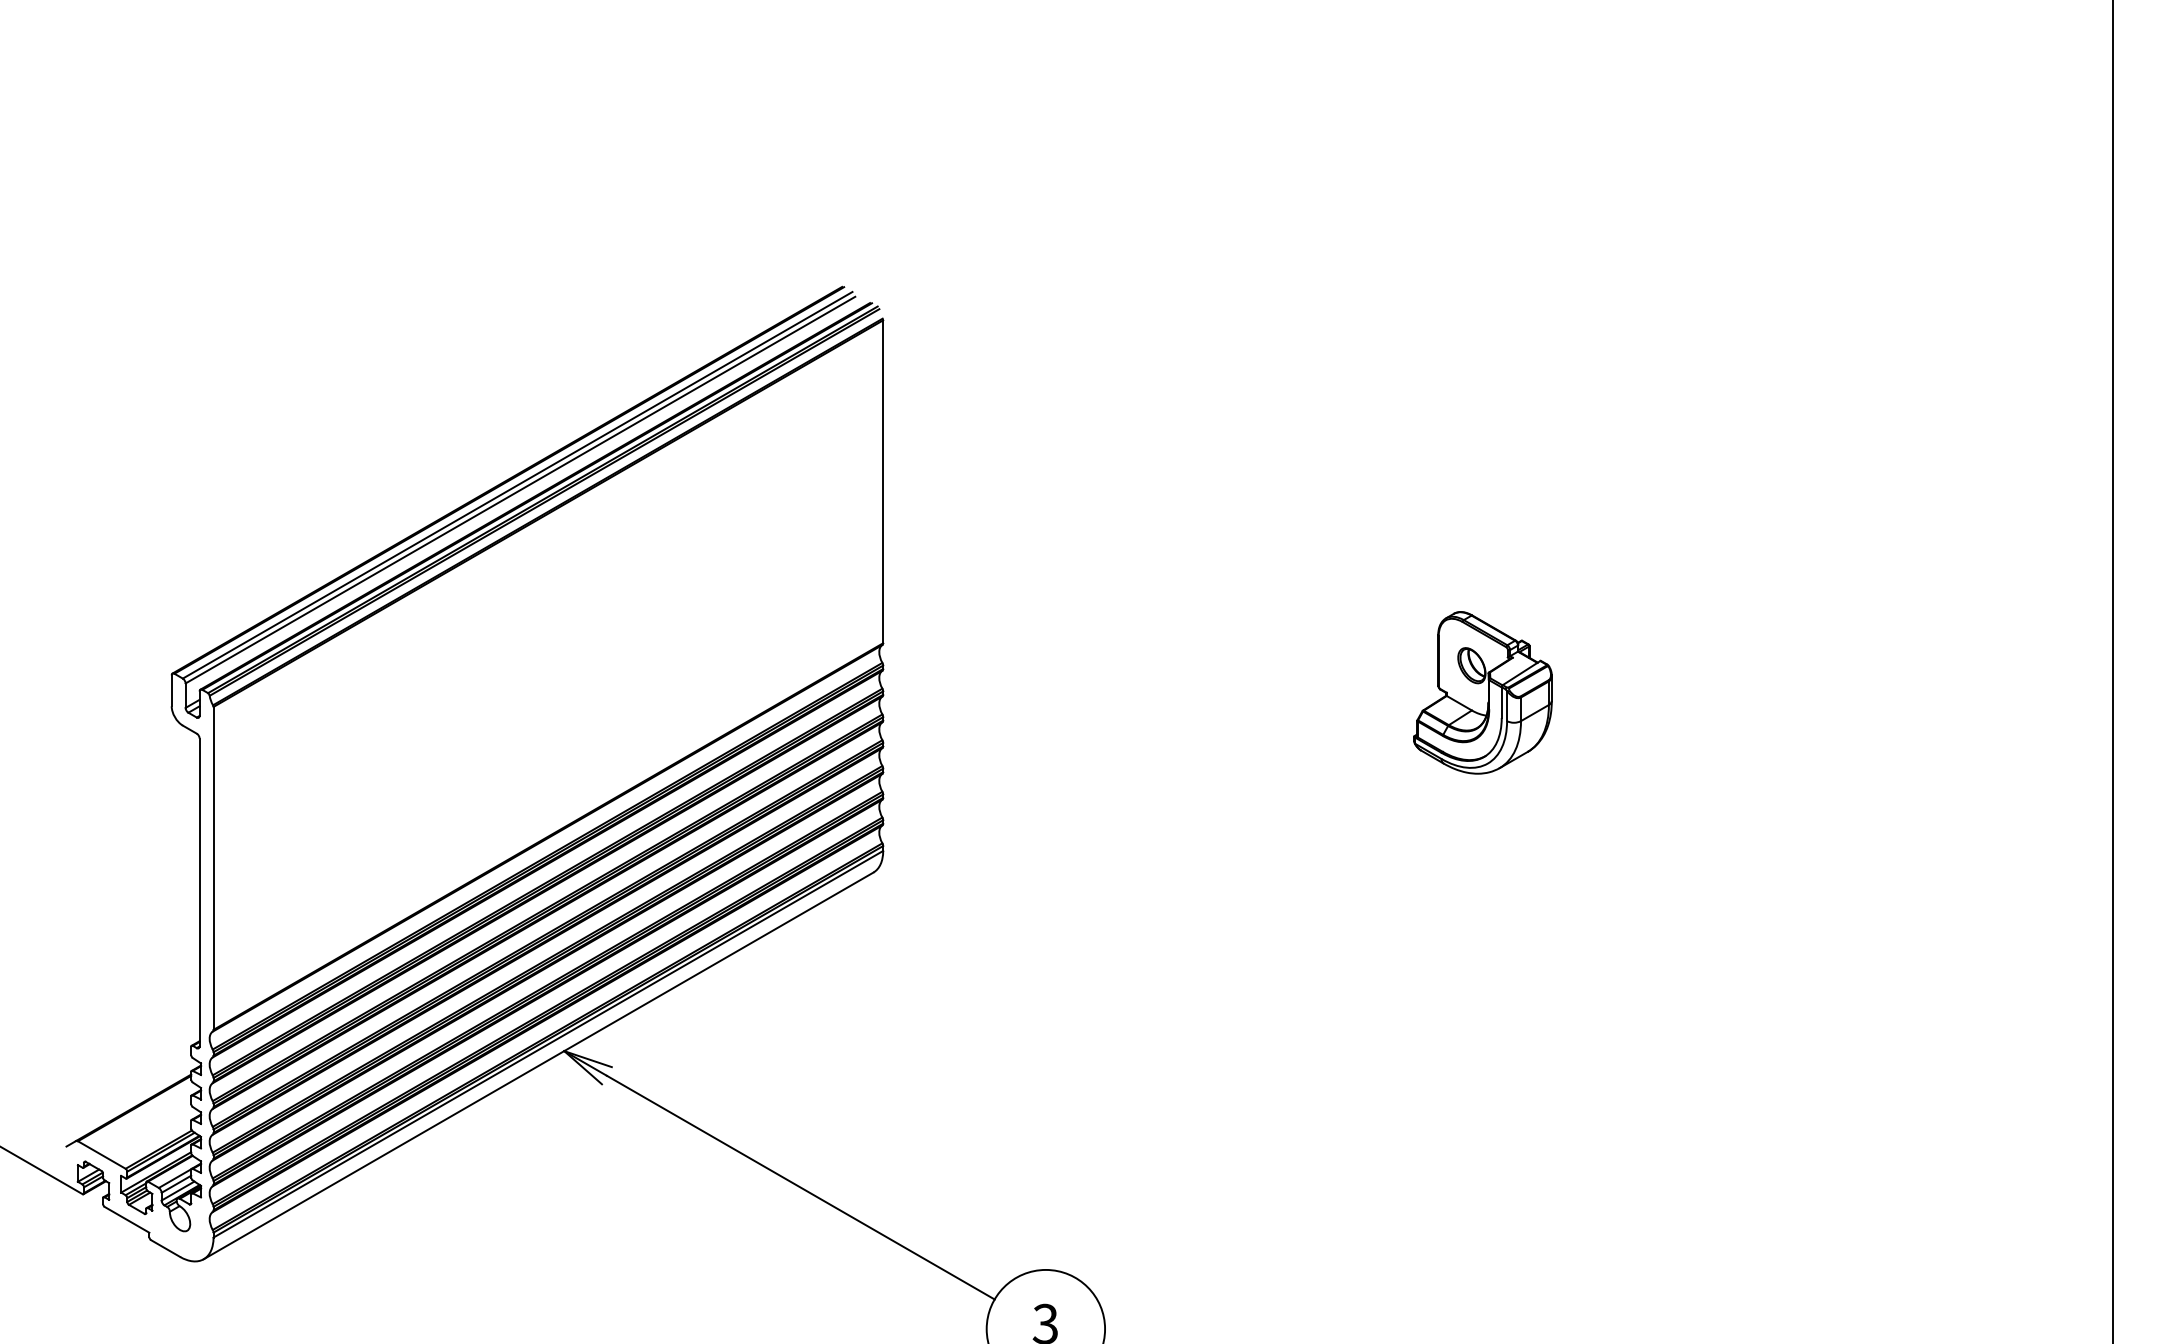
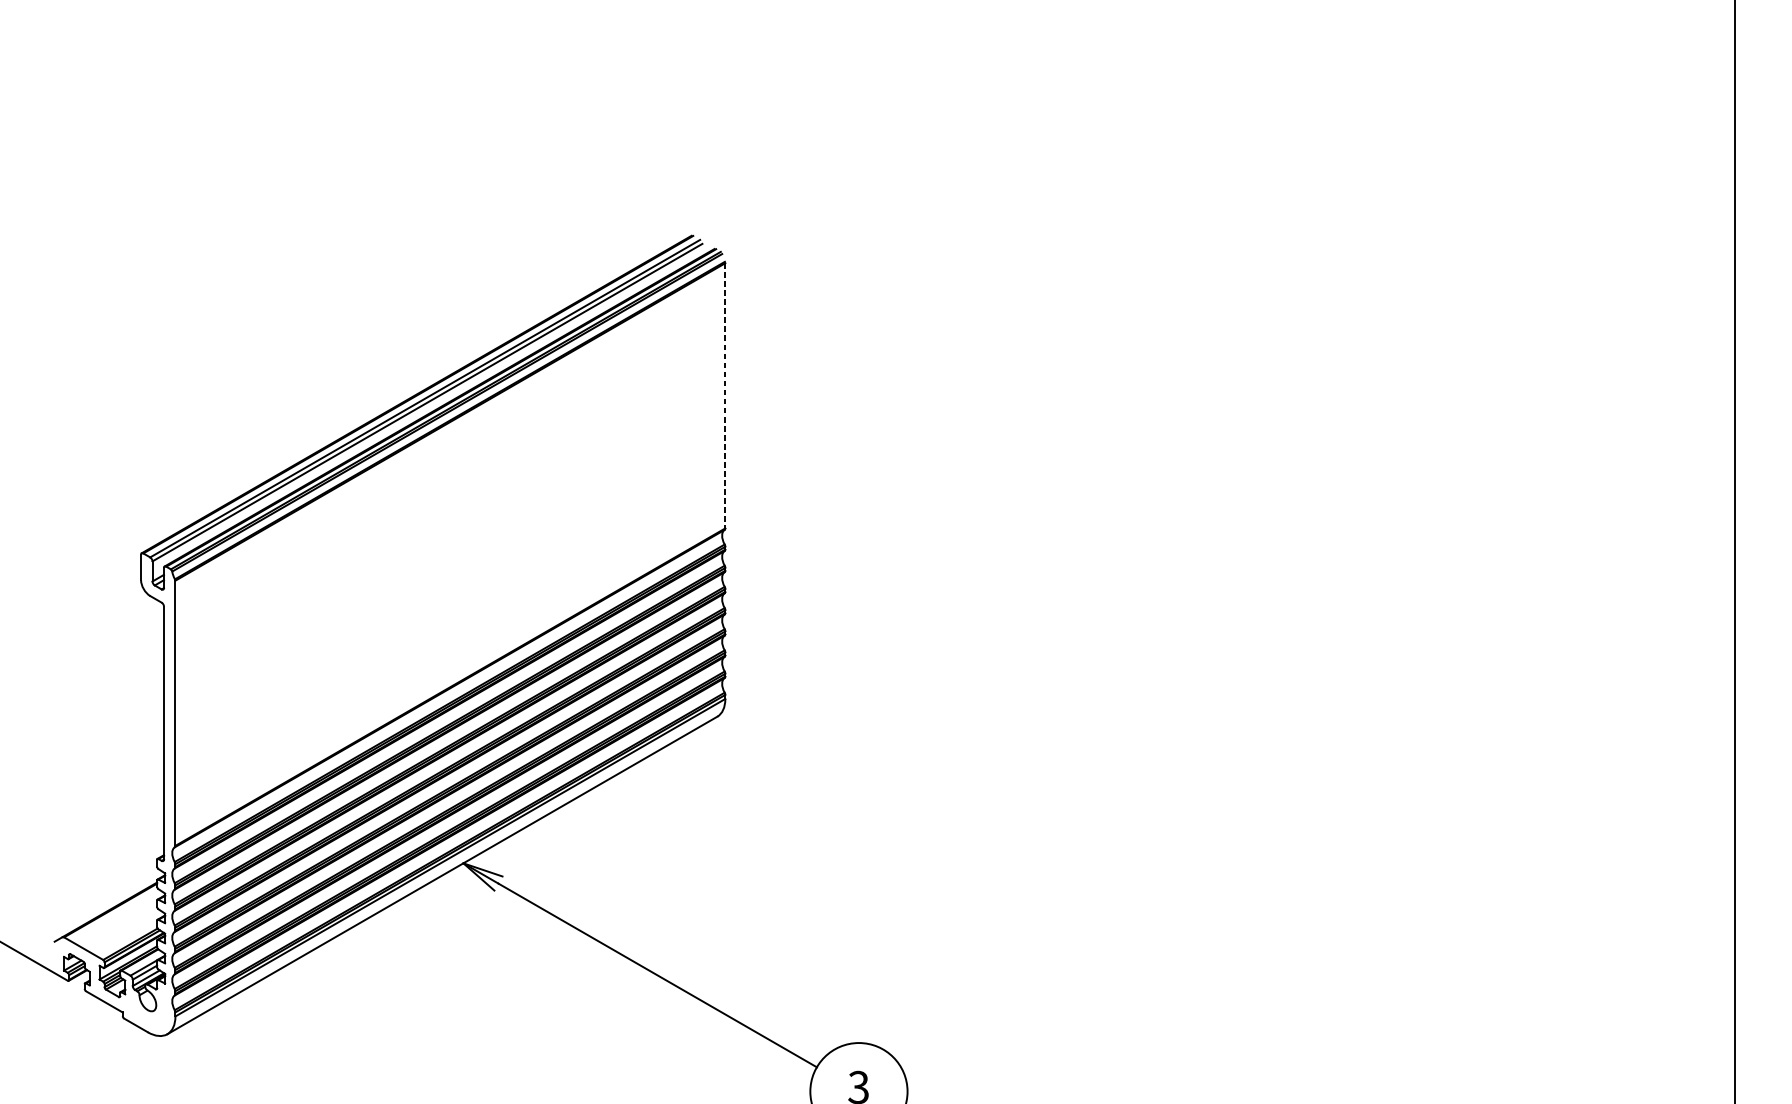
line: (883, 482) -> (725, 396), solid -> dashed
part: (1482, 692) -> (1217, 568), removed

